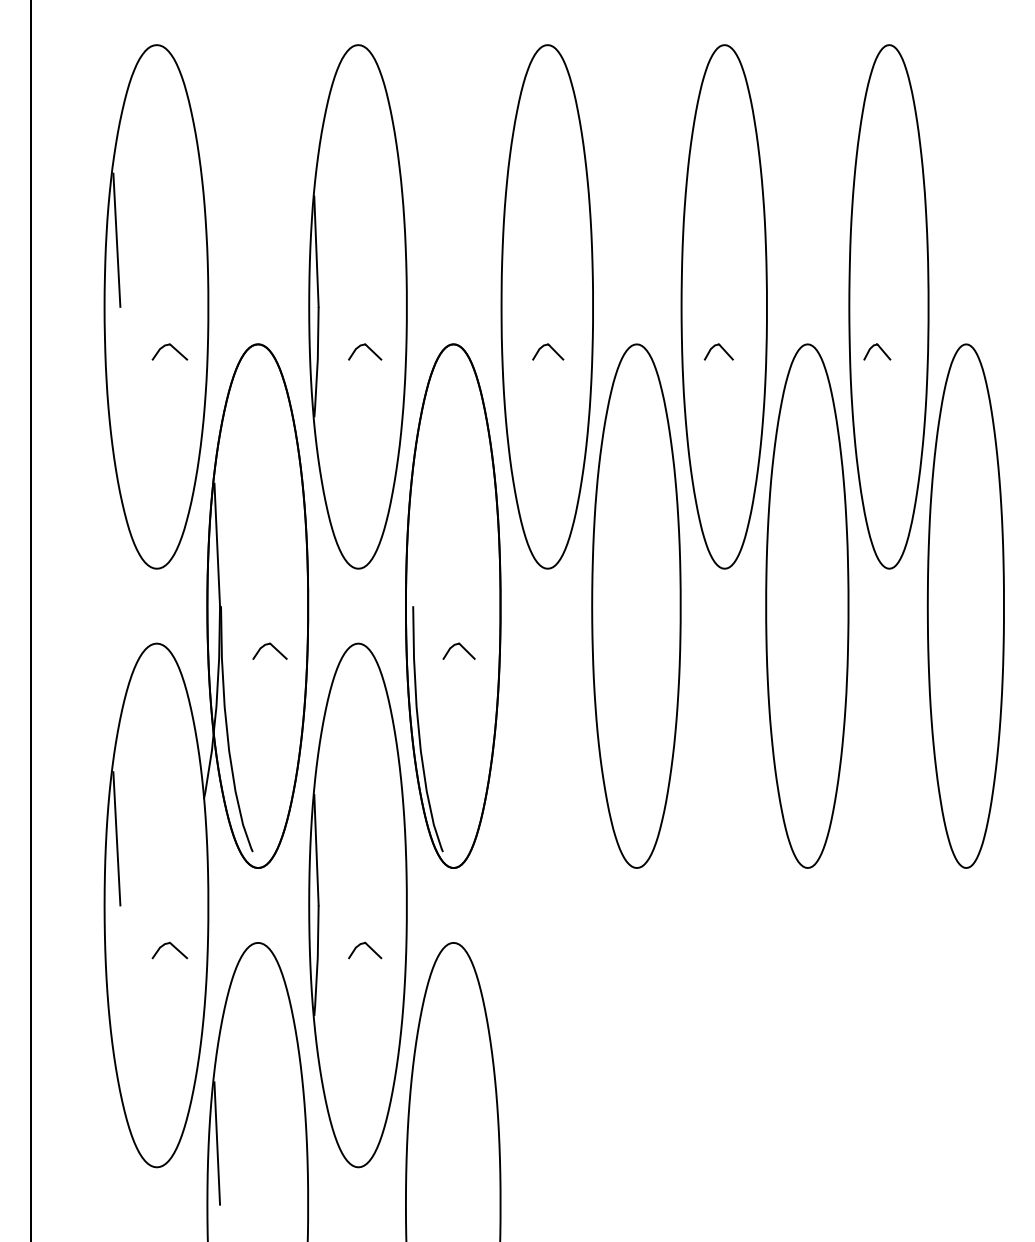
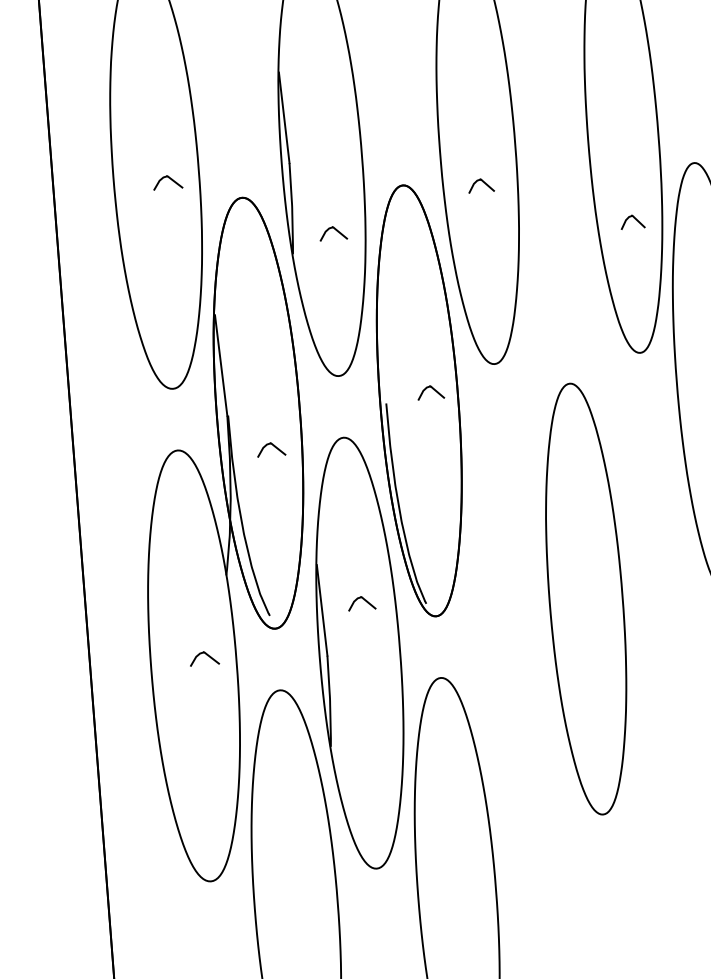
line: (116, 239) -> (118, 120), removed
curve: (172, 347) -> (169, 178), moved
curve: (368, 348) -> (335, 230), moved
curve: (721, 348) -> (634, 219), moved
part: (636, 605) -> (586, 598), moved
curve: (461, 647) -> (432, 389), moved
line: (116, 838) -> (156, 613), removed
curve: (172, 946) -> (206, 655), moved
curve: (368, 947) -> (364, 600), moved
line: (217, 1143) -> (259, 857), removed

